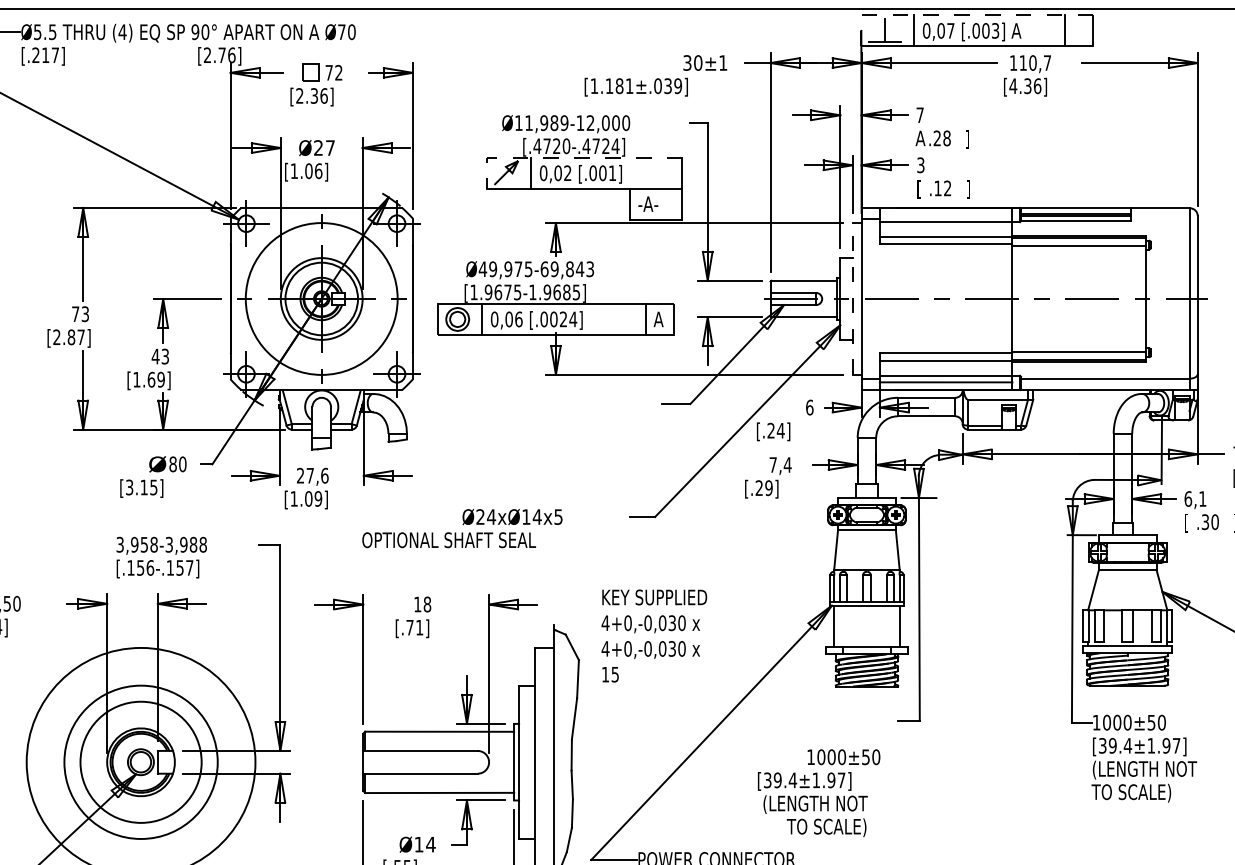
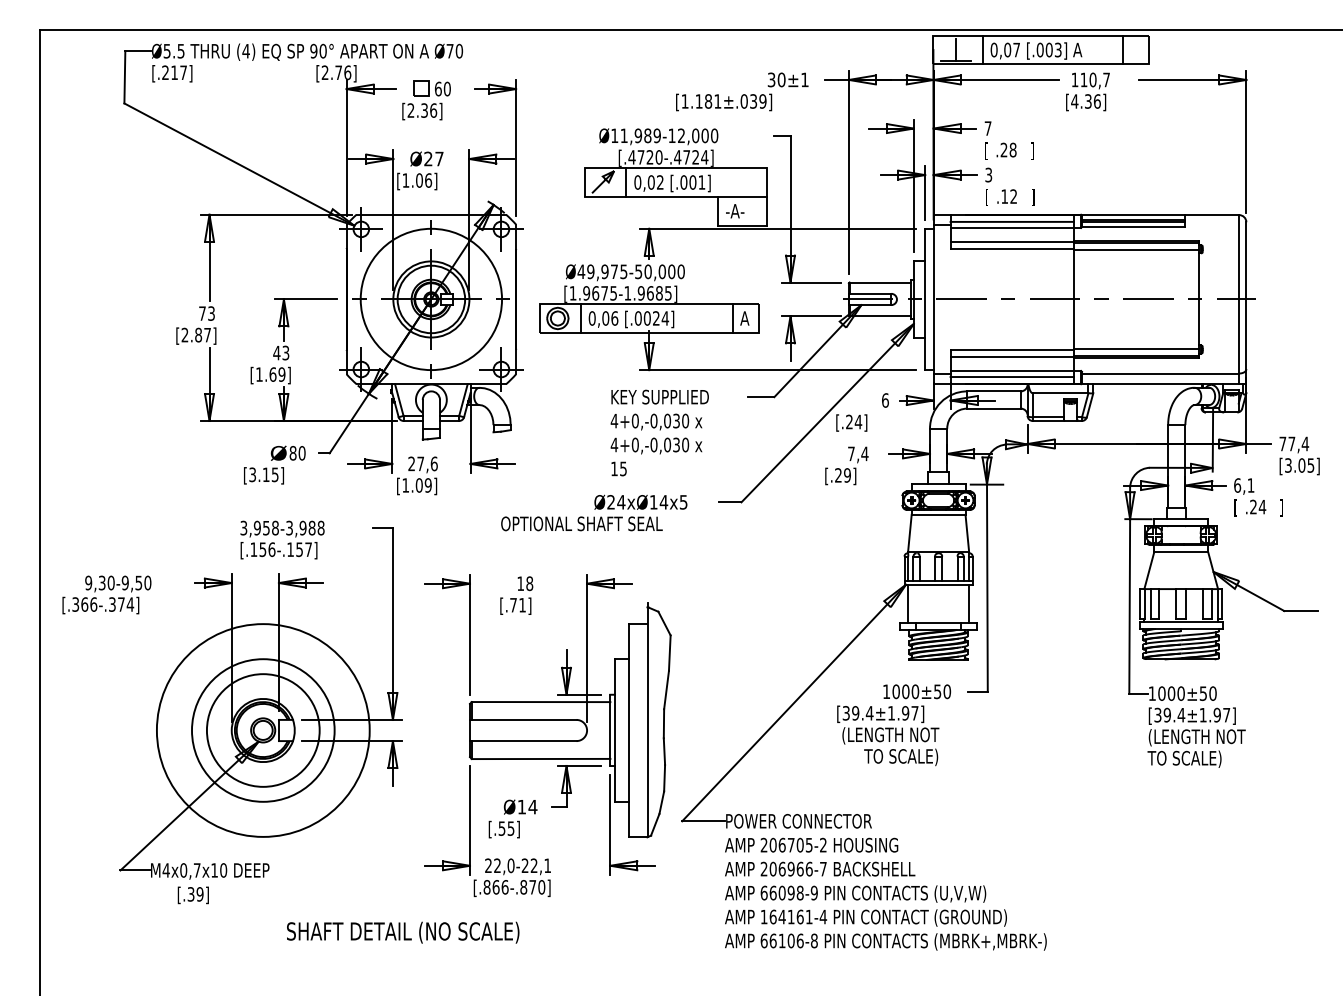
line: (961, 15) -> (1026, 35), dashed -> solid
text: (333, 72) -> (442, 88), 72 -> 60
text: (920, 138) -> (988, 150), A -> [
line: (568, 158) -> (660, 168), dashed -> solid
line: (945, 215) -> (1011, 221), added
text: (566, 268) -> (659, 271), Ø49,975-69,843 -> Ø49,975-50,000
line: (852, 299) -> (925, 299), dashed -> solid
text: (1210, 521) -> (1258, 506), .30 -> .24
text: (462, 527) -> (594, 512), moved
text: (654, 635) -> (659, 432), moved
text: (819, 793) -> (894, 725), moved

